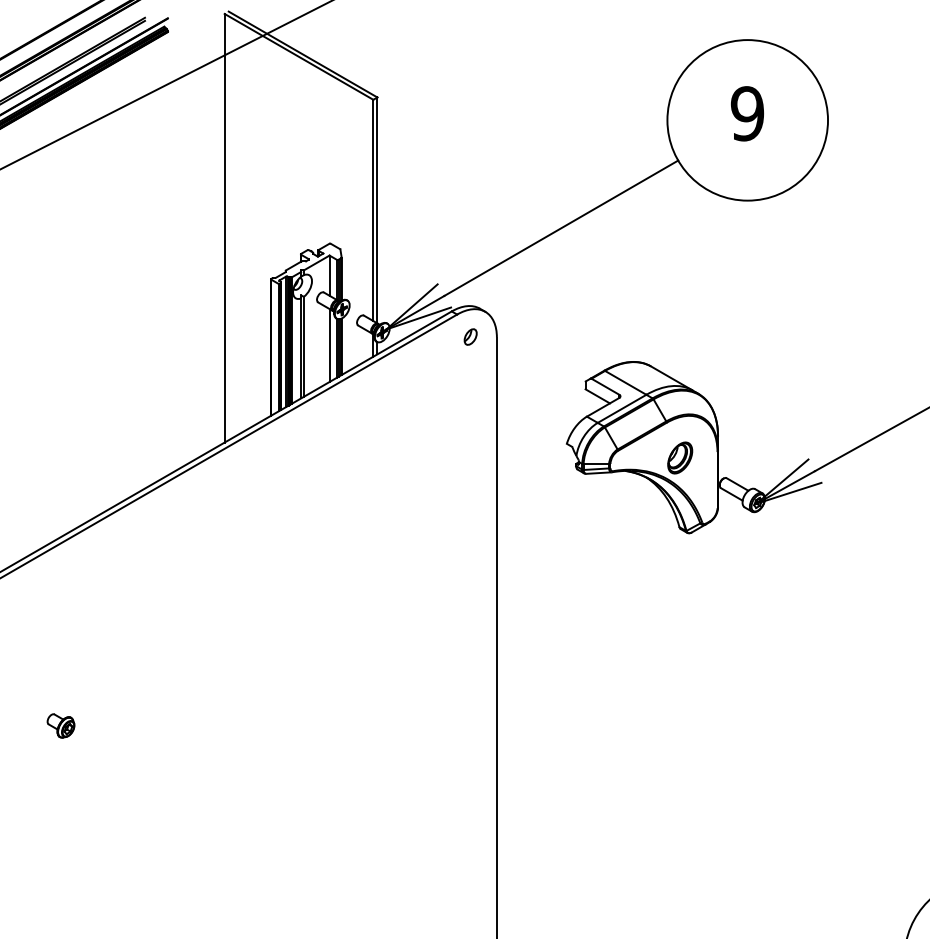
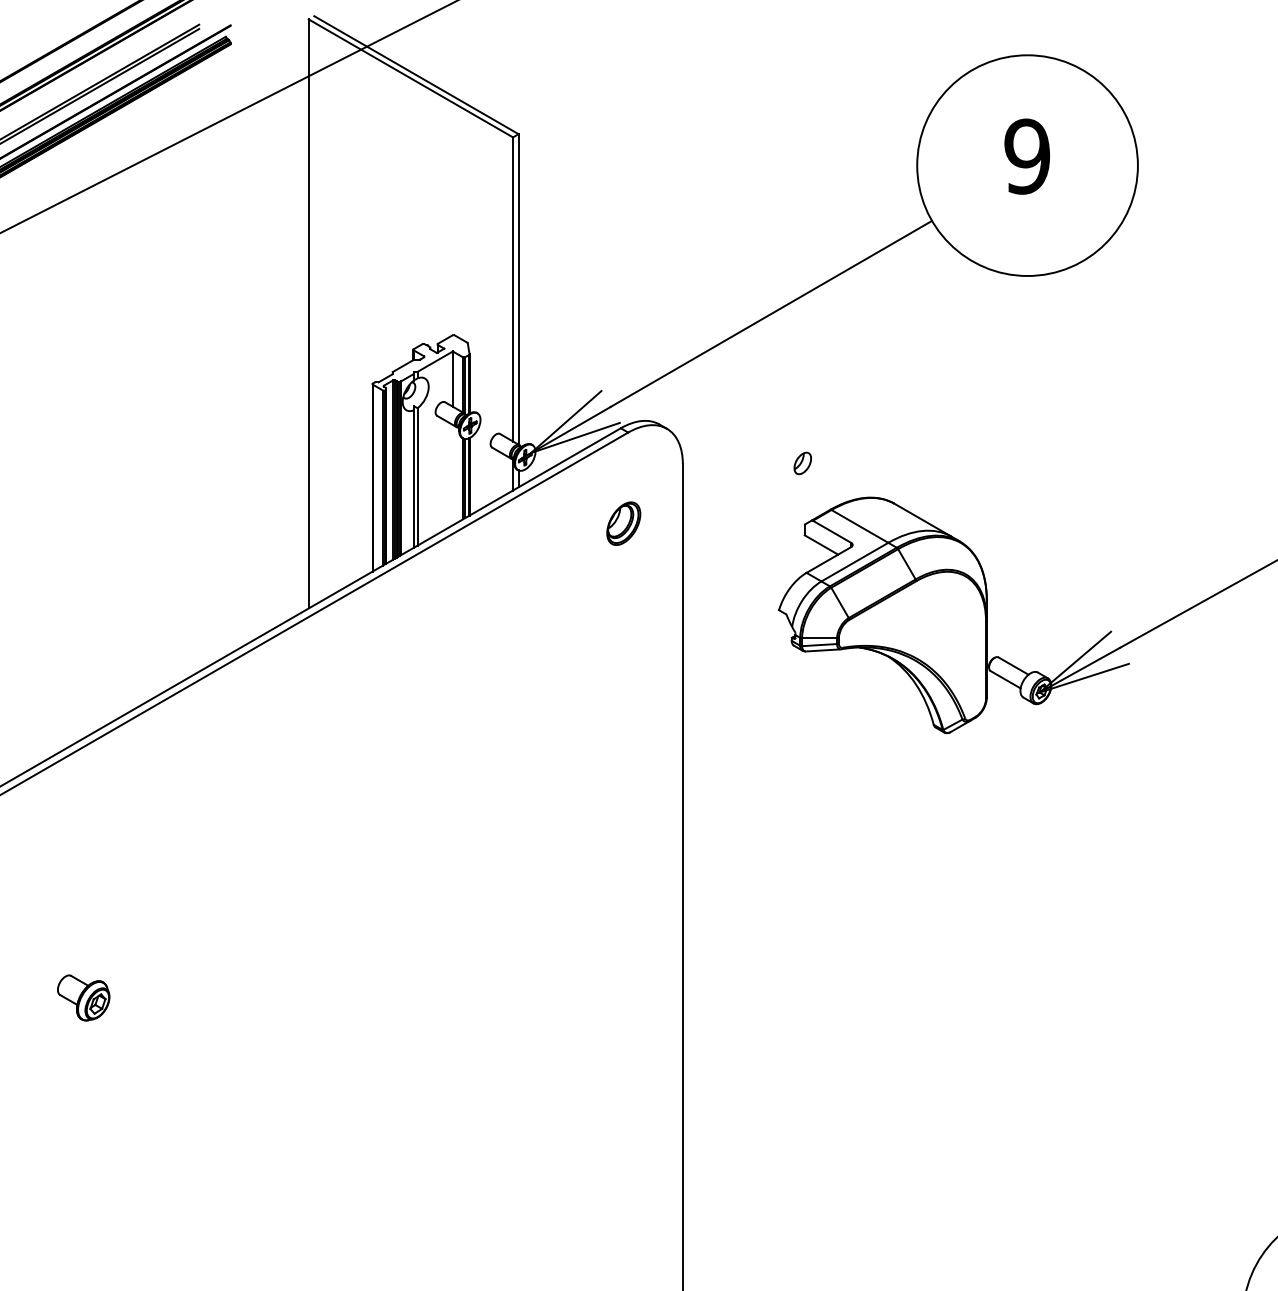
part: (470, 337) -> (802, 463), moved
line: (329, 345) -> (452, 474), removed
part: (680, 457) -> (623, 523), moved
part: (60, 725) -> (83, 997), size x1.4

